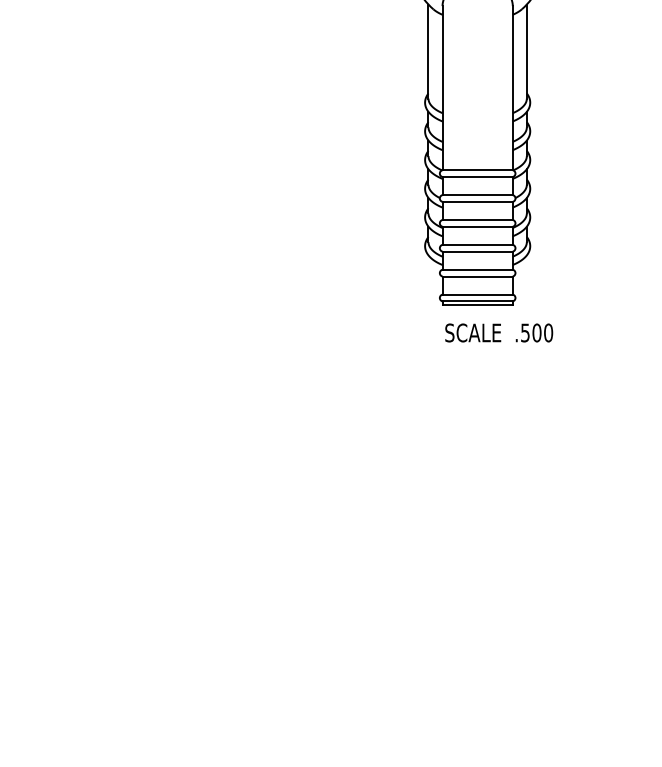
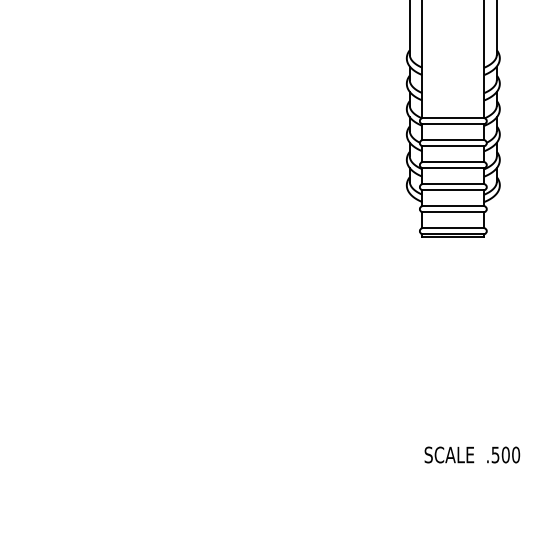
text: (499, 332) -> (472, 454), moved

